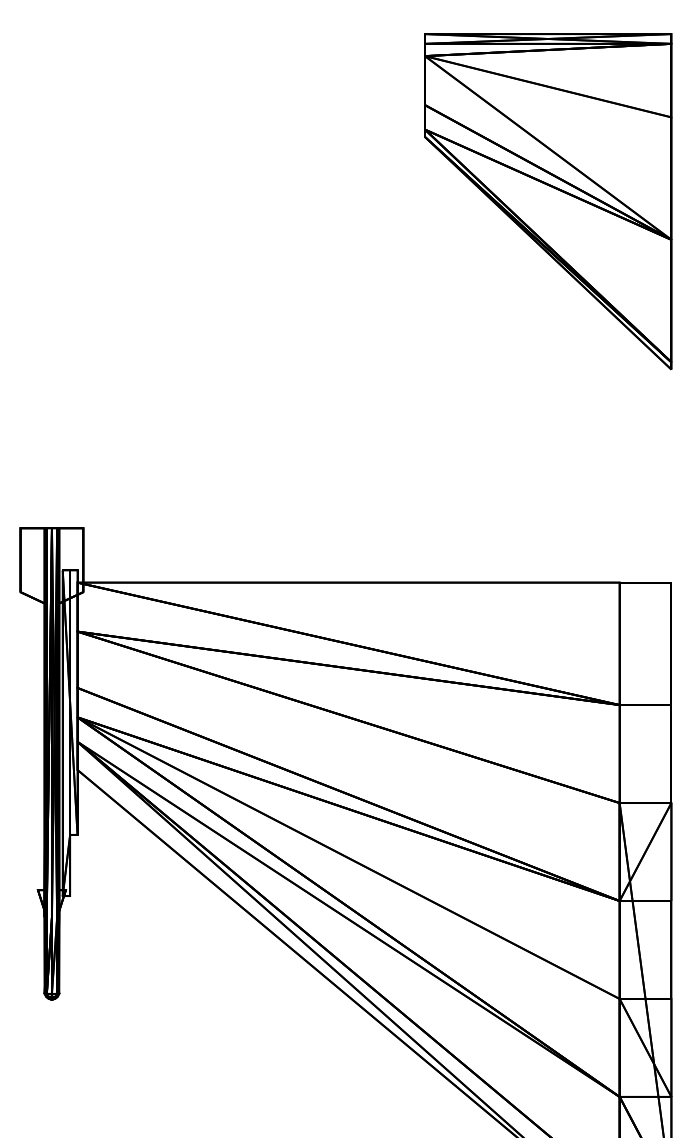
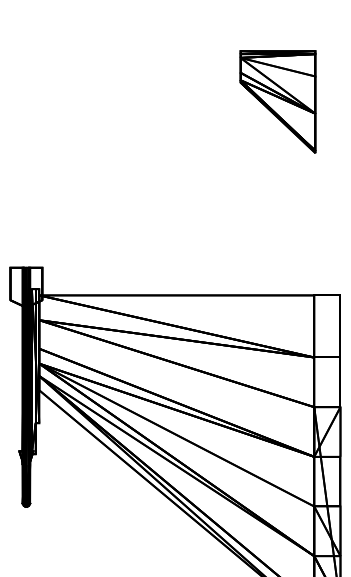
part: (547, 200) -> (277, 101), size x0.6

